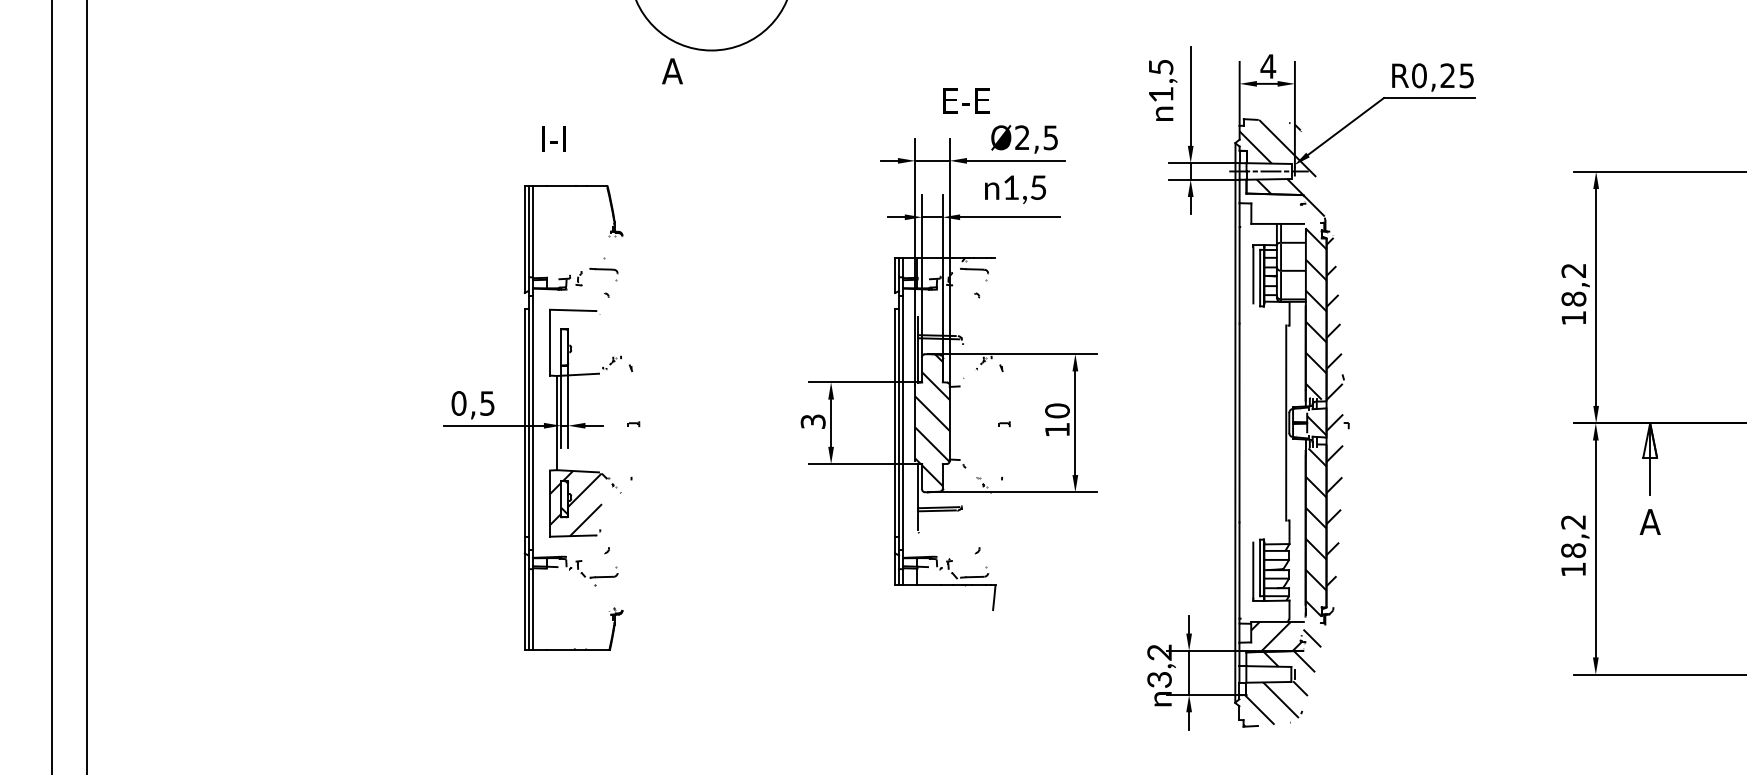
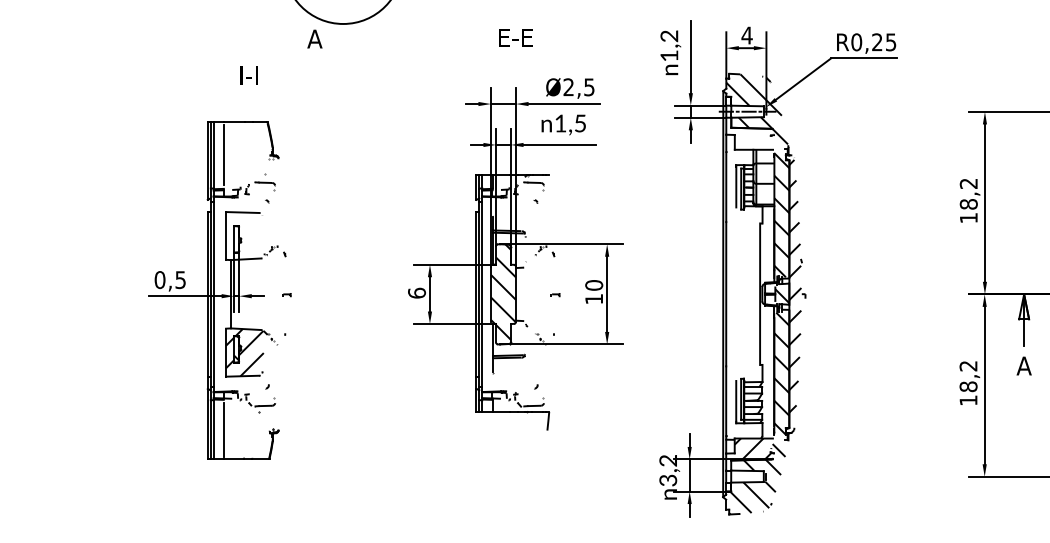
text: (1160, 67) -> (668, 36), 1,5 -> 1,2
text: (966, 100) -> (515, 37), moved
text: (553, 138) -> (248, 75), moved
line: (546, 230) -> (223, 154), added
text: (812, 421) -> (416, 293), 3 -> 6
line: (546, 609) -> (223, 429), added

